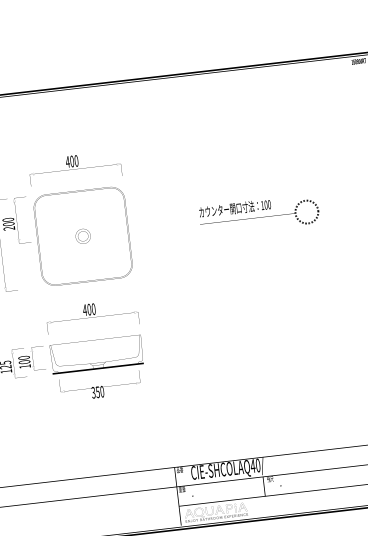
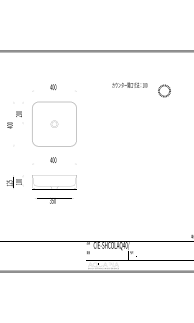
part: (259, 214) -> (141, 89), moved

